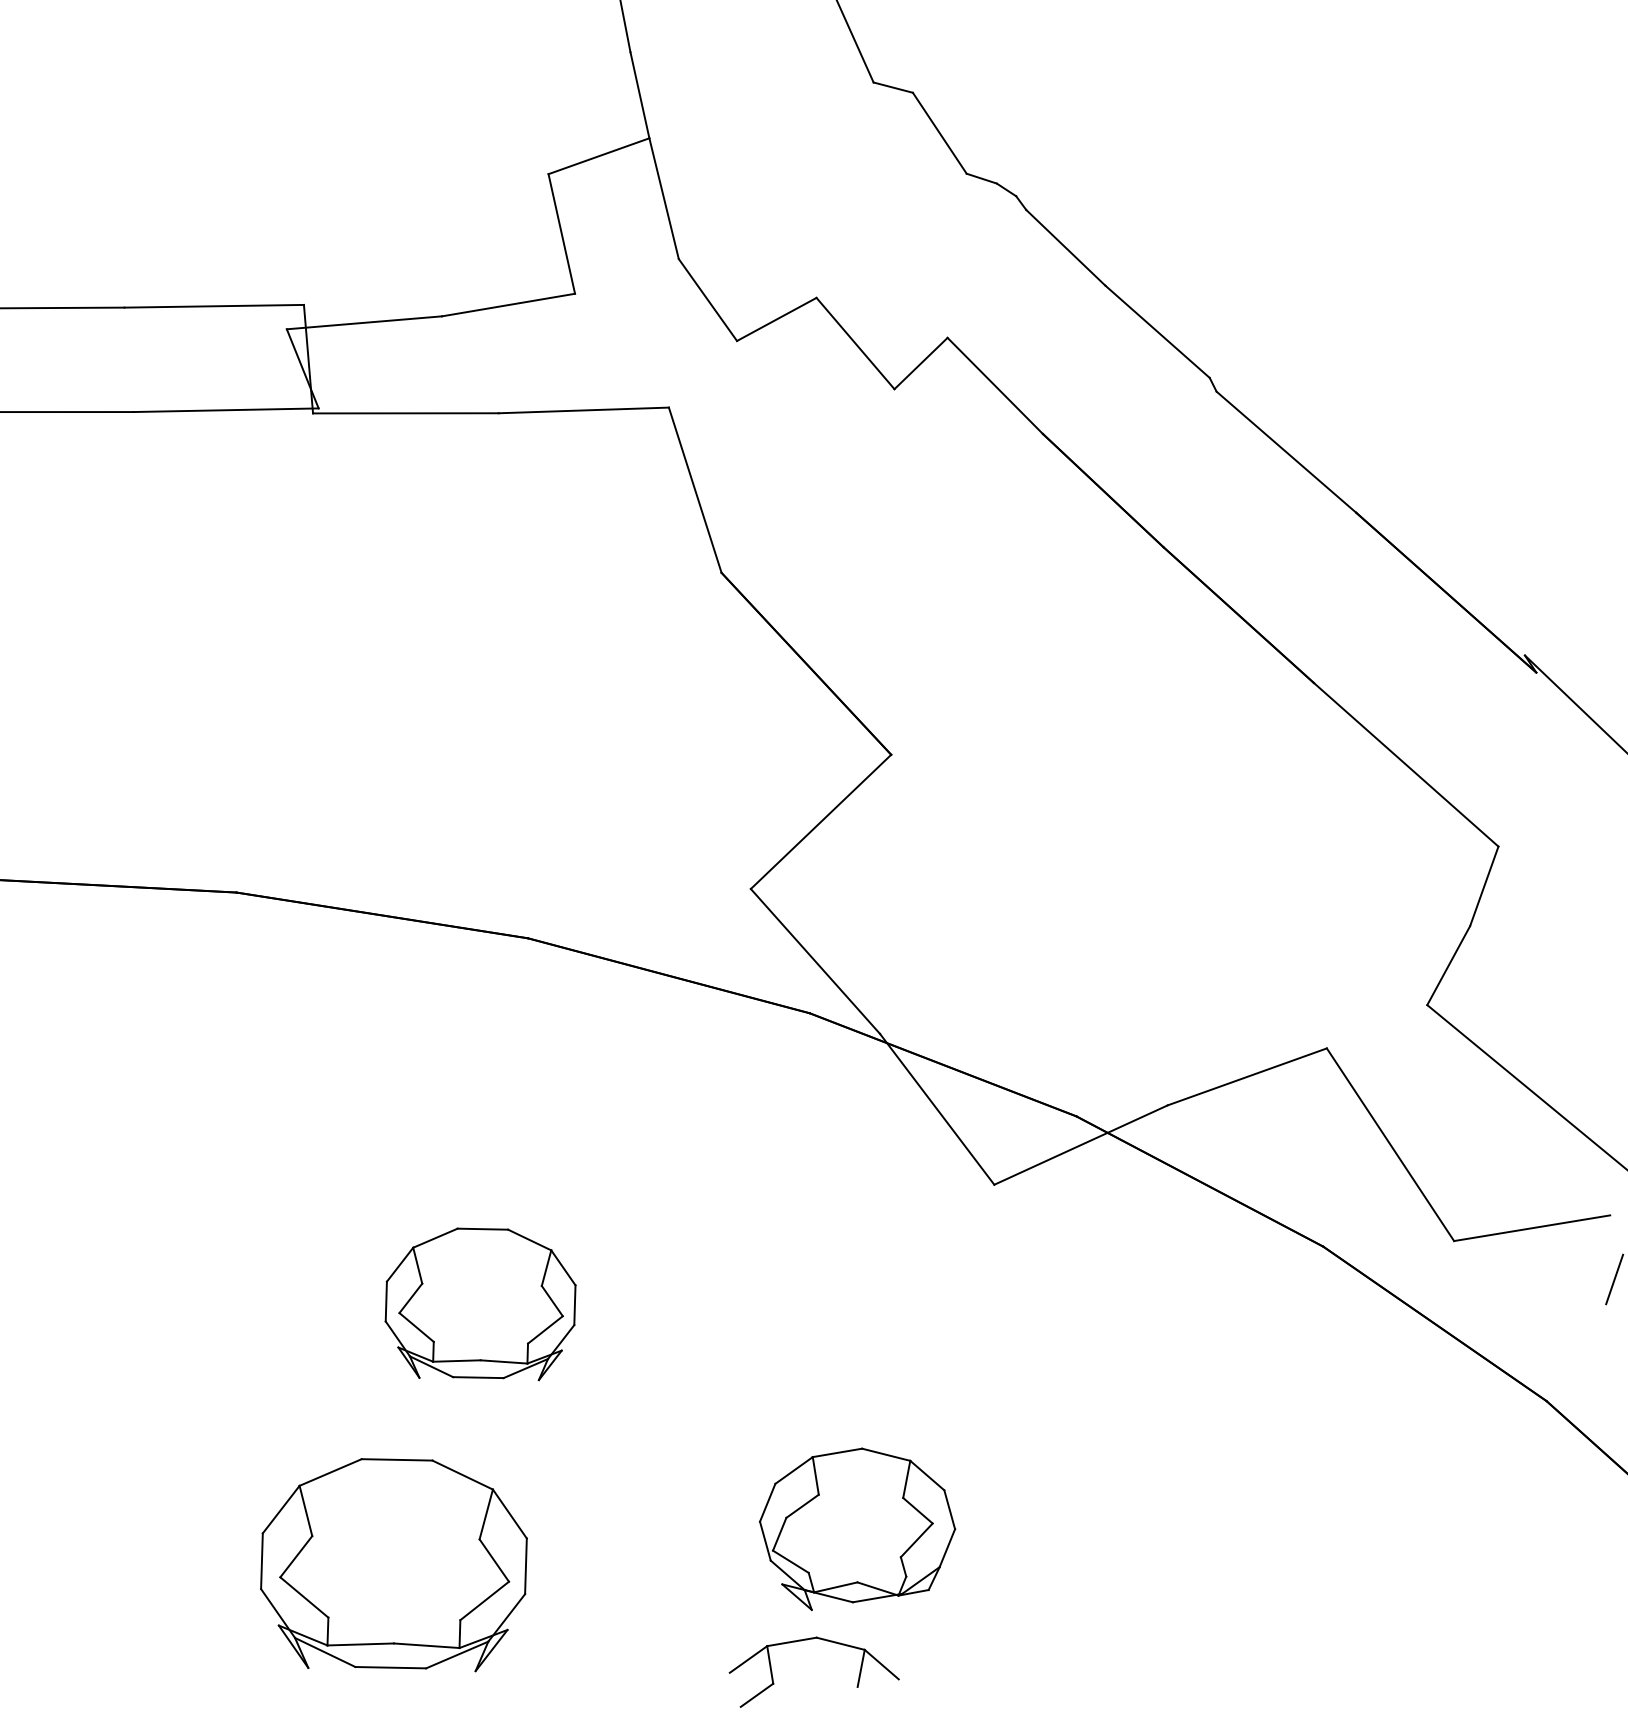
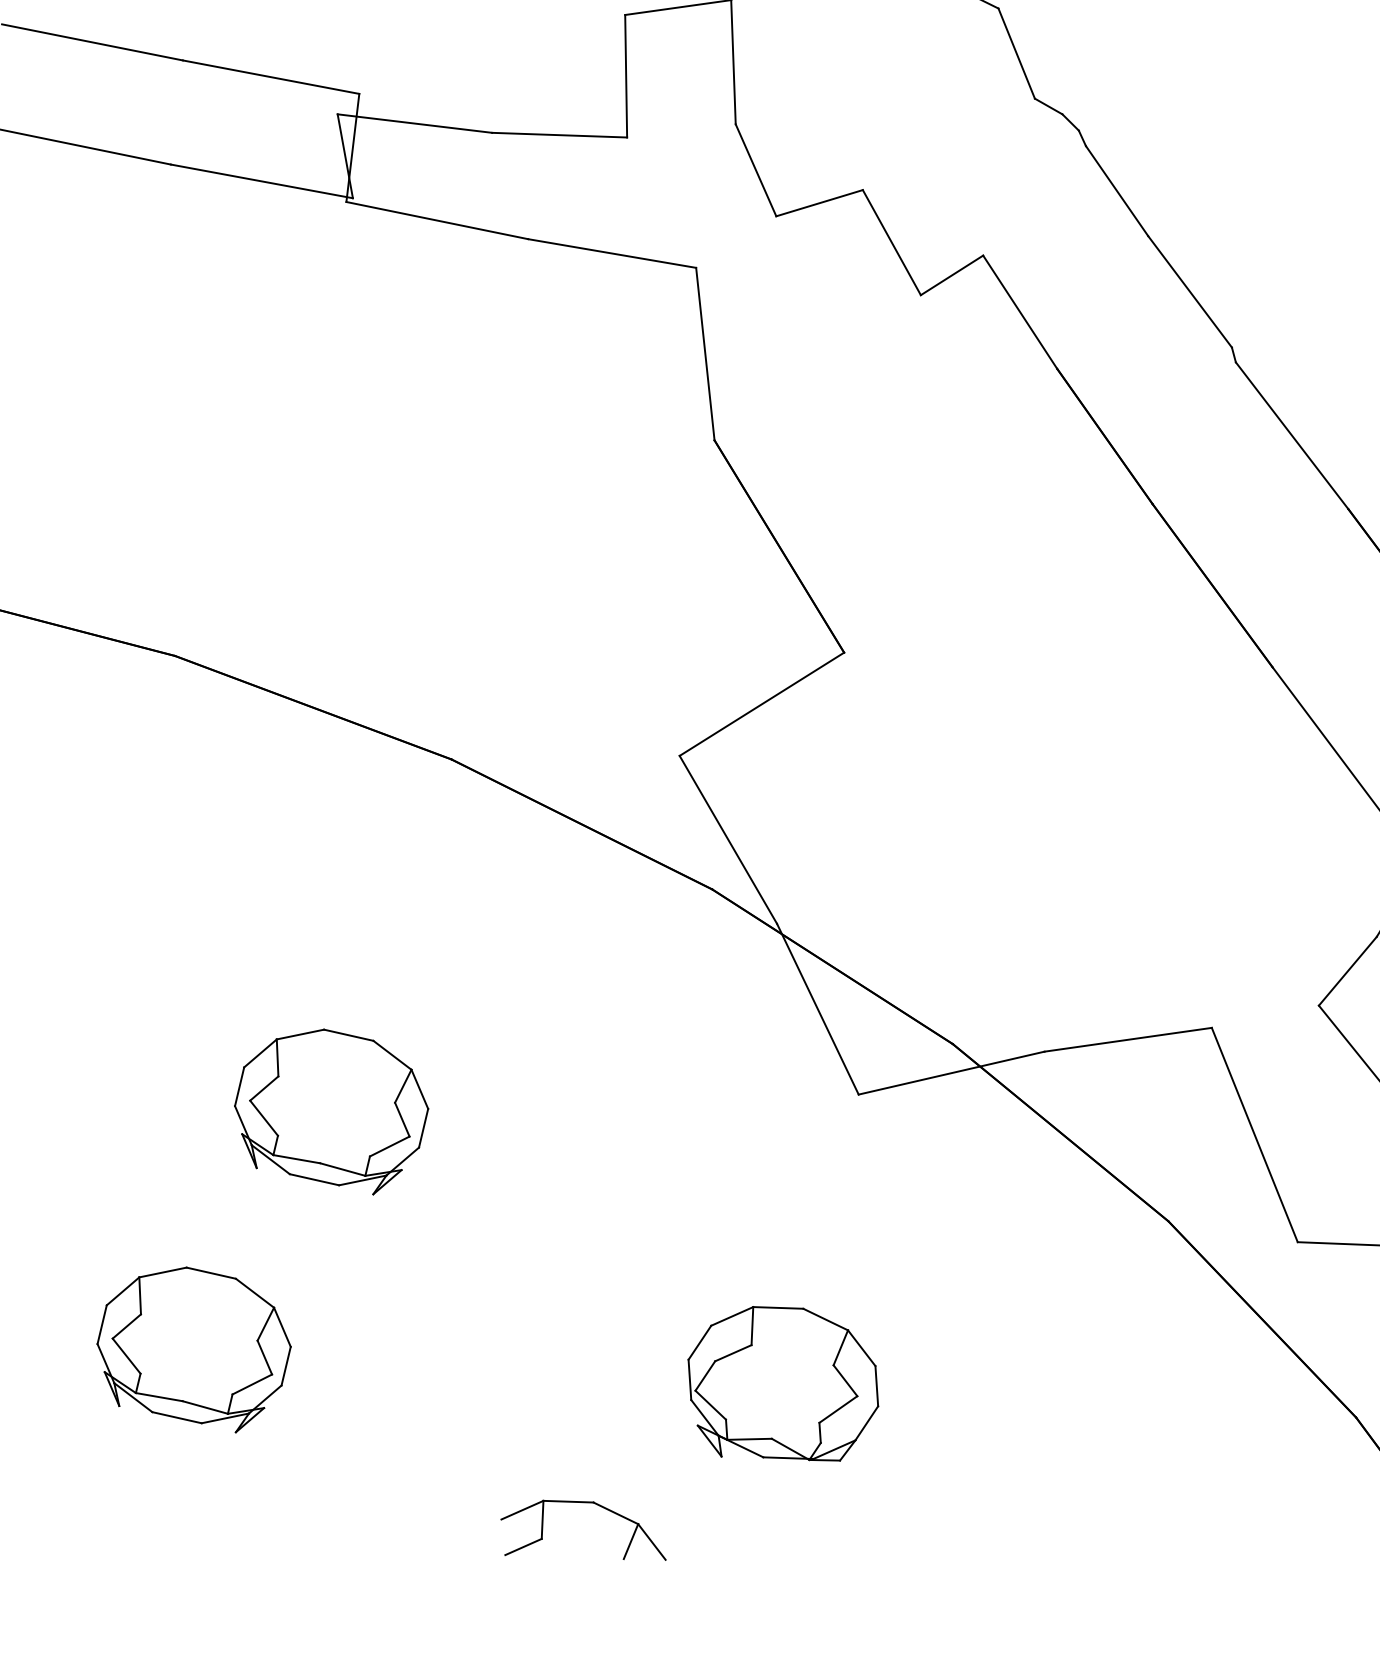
part: (857, 1528) -> (782, 1385), moved
part: (393, 1564) -> (193, 1345), size x0.71

